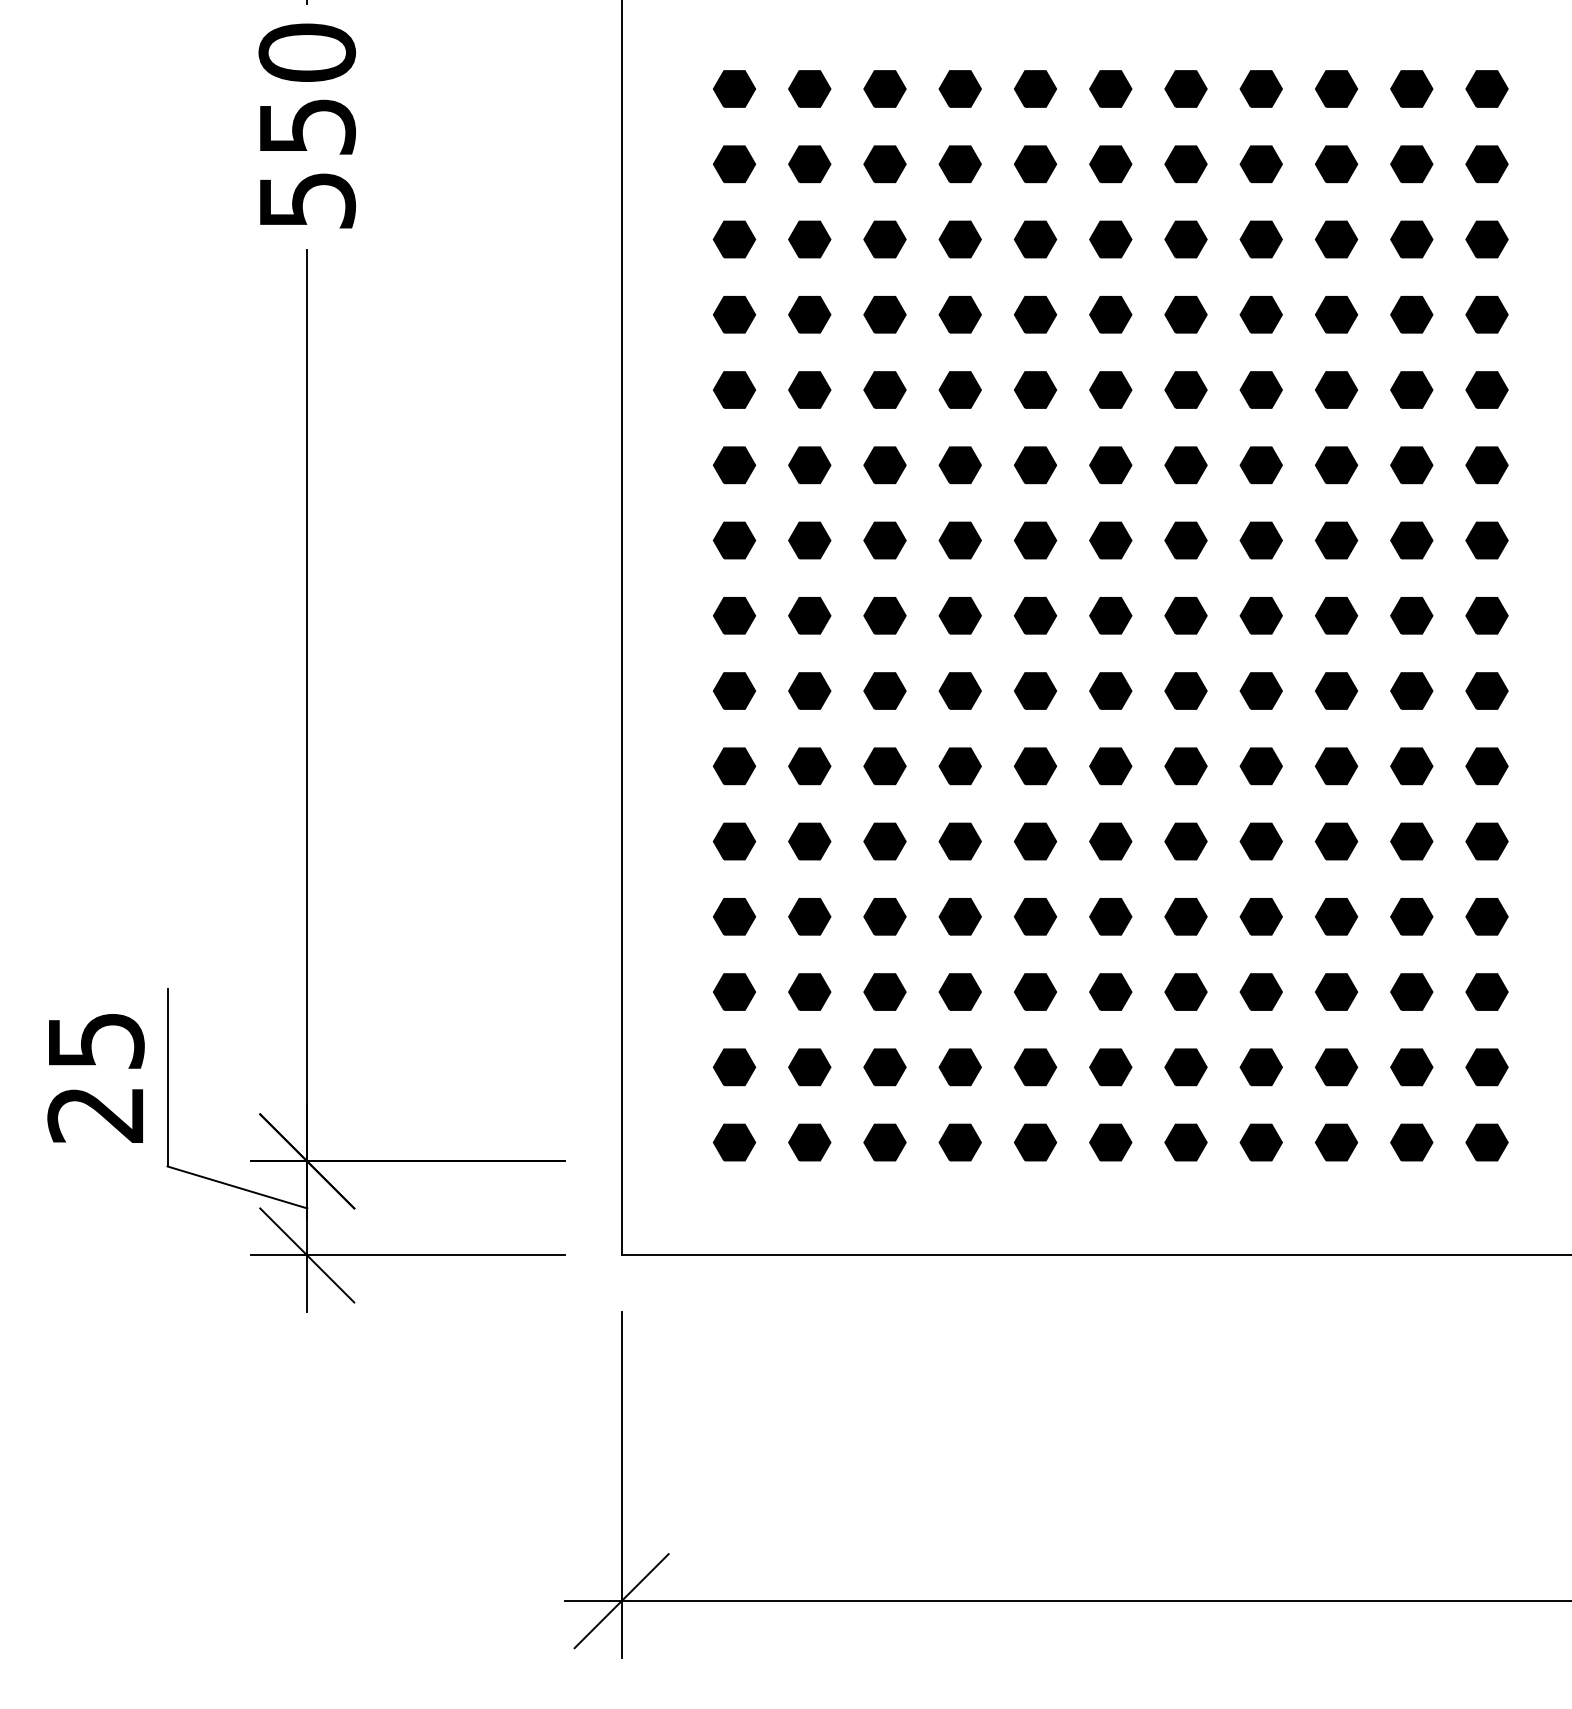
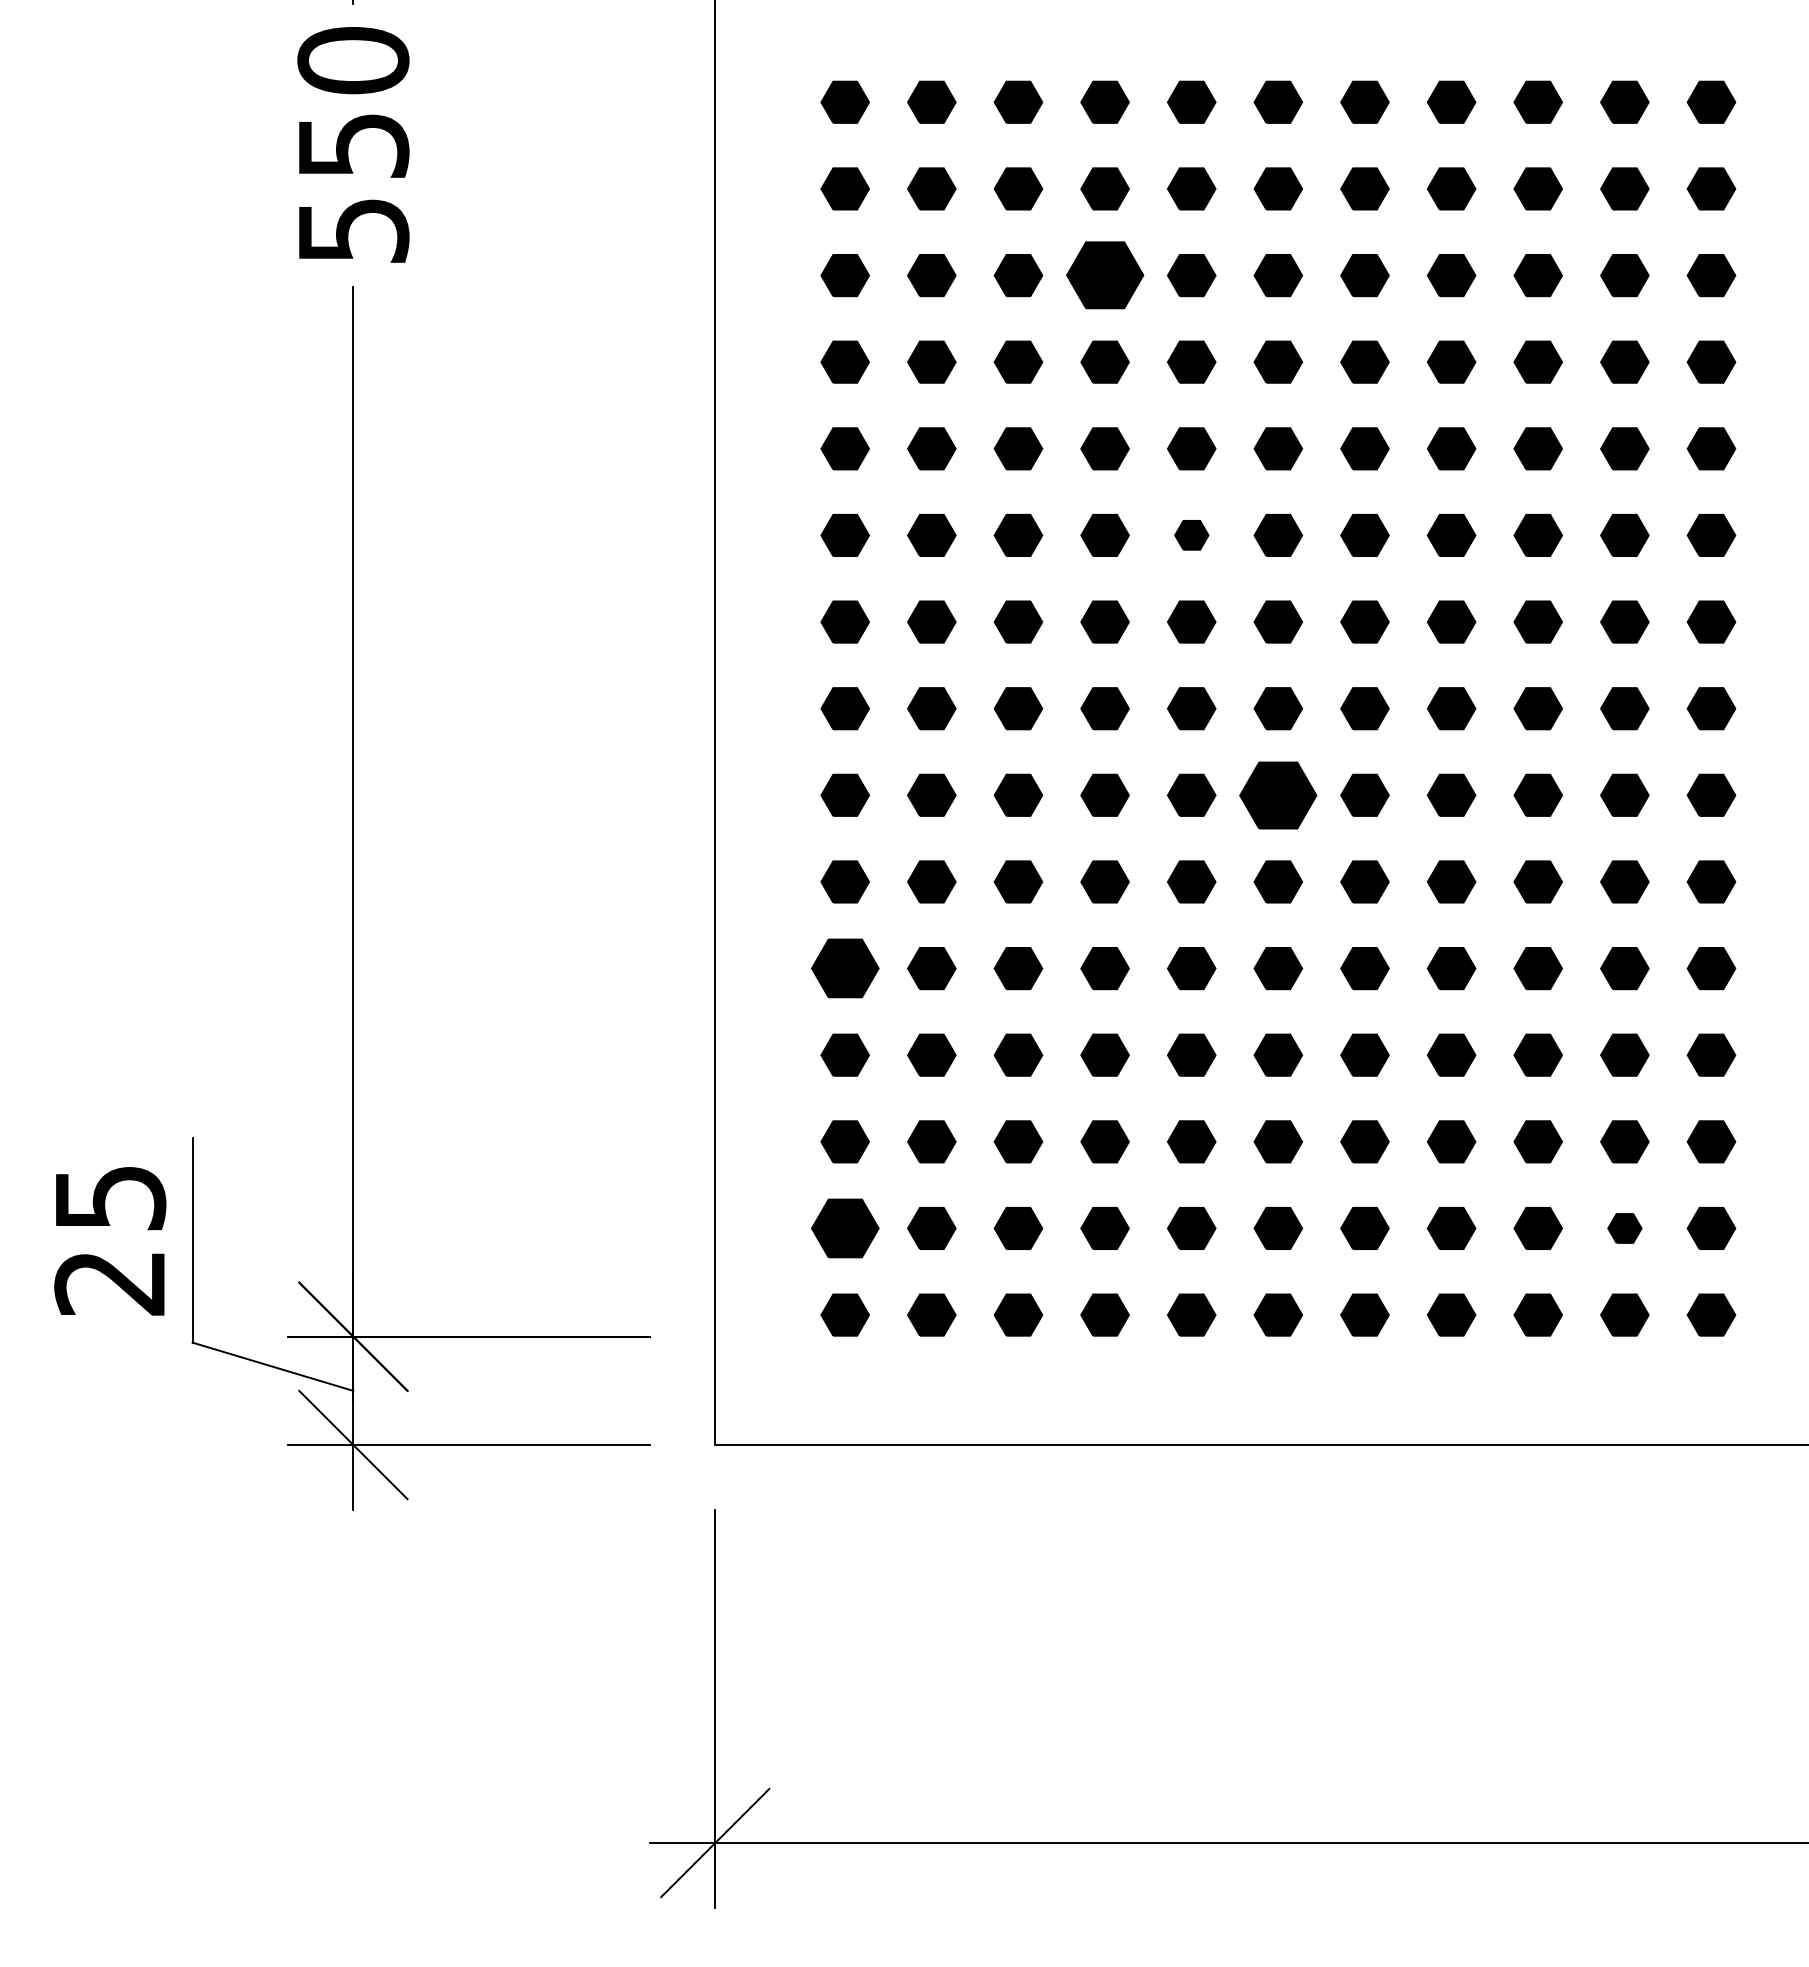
part: (959, 239) -> (1104, 275), size x1.6
part: (1035, 464) -> (1191, 534), size x0.7
part: (1110, 690) -> (1278, 794), size x1.6
part: (733, 841) -> (844, 968), size x1.4
part: (733, 1067) -> (844, 1228), size x1.4
part: (1411, 1067) -> (1624, 1228), size x0.7

